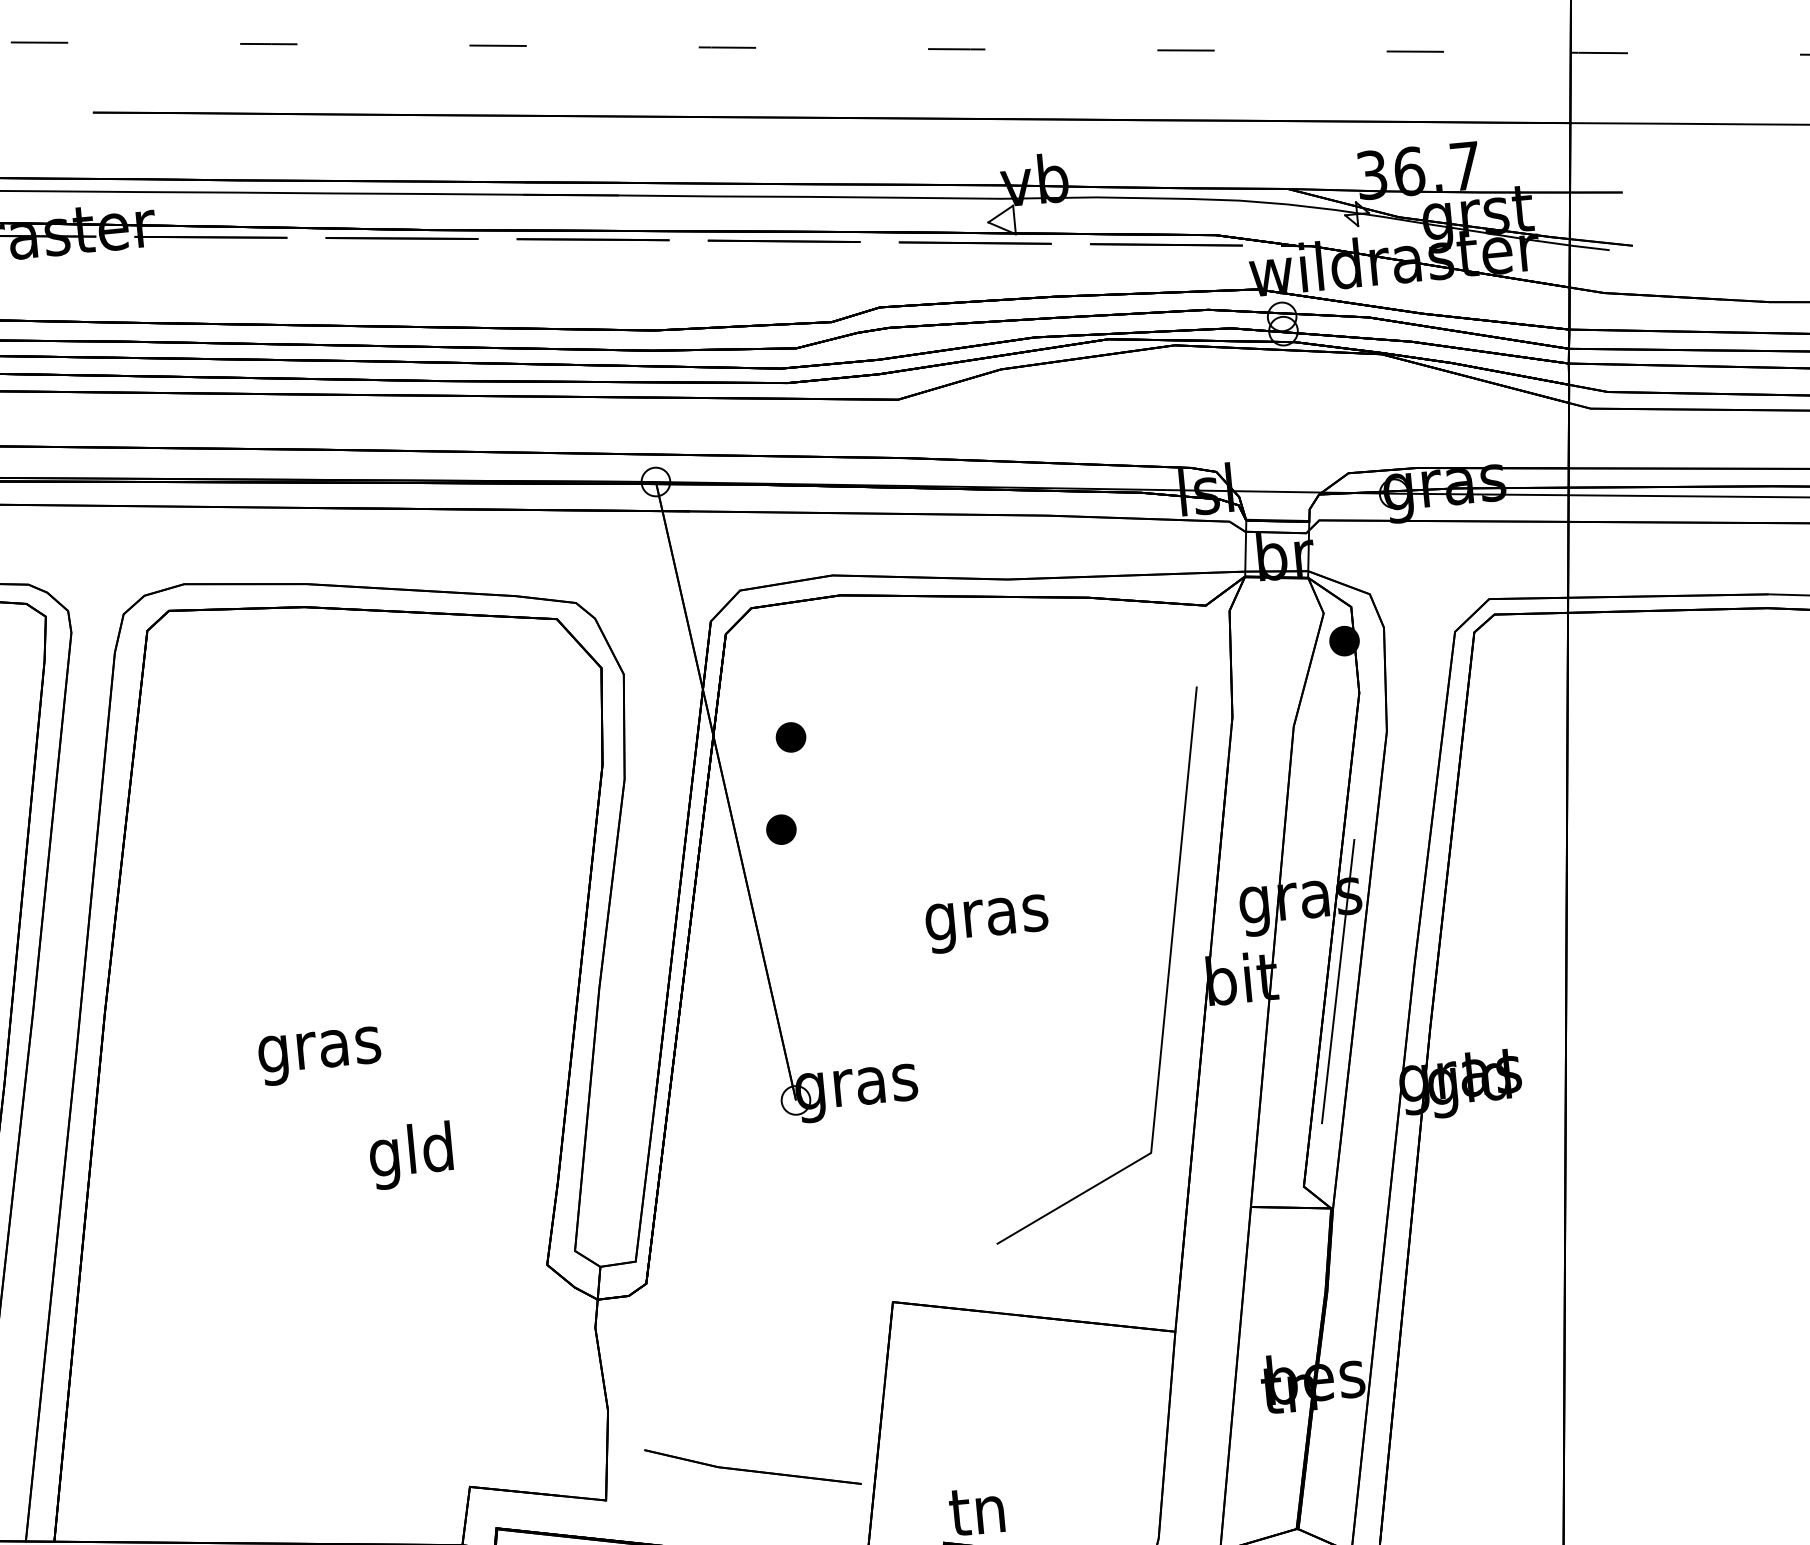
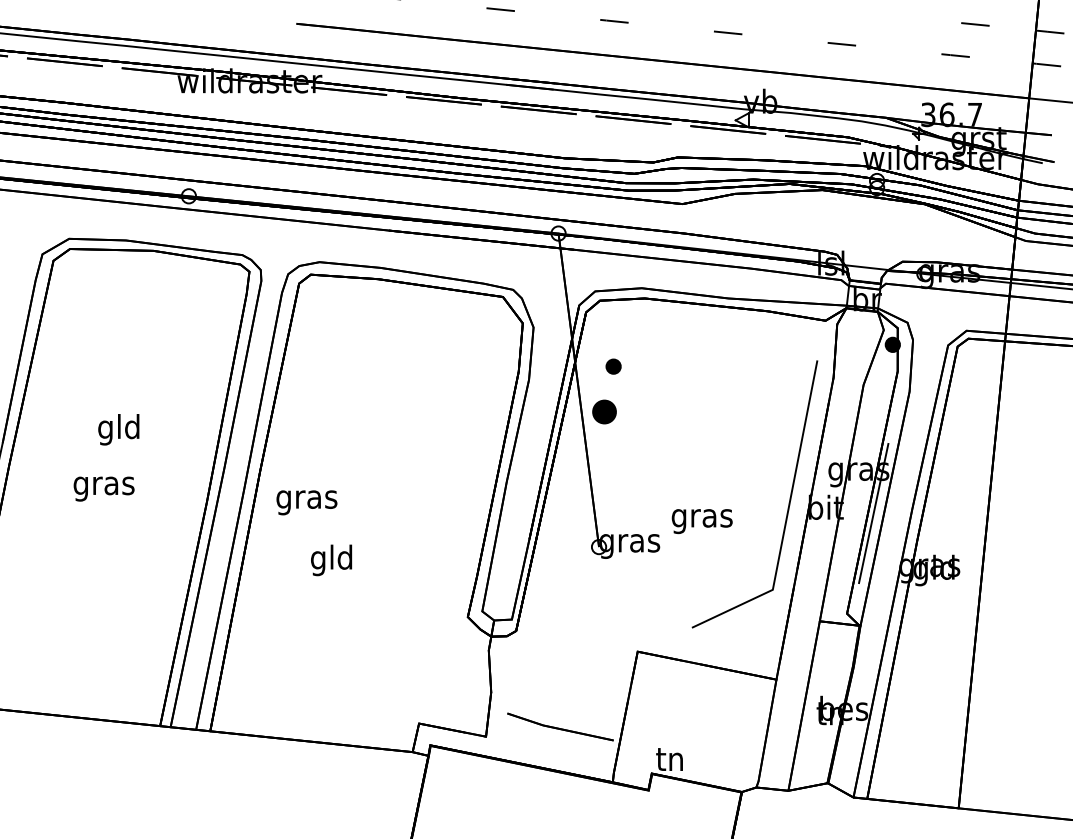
part: (781, 828) -> (604, 411), size x1.6
text: (985, 924) -> (701, 521), moved
text: (319, 1055) -> (306, 502), moved
text: (411, 1155) -> (331, 560), moved

